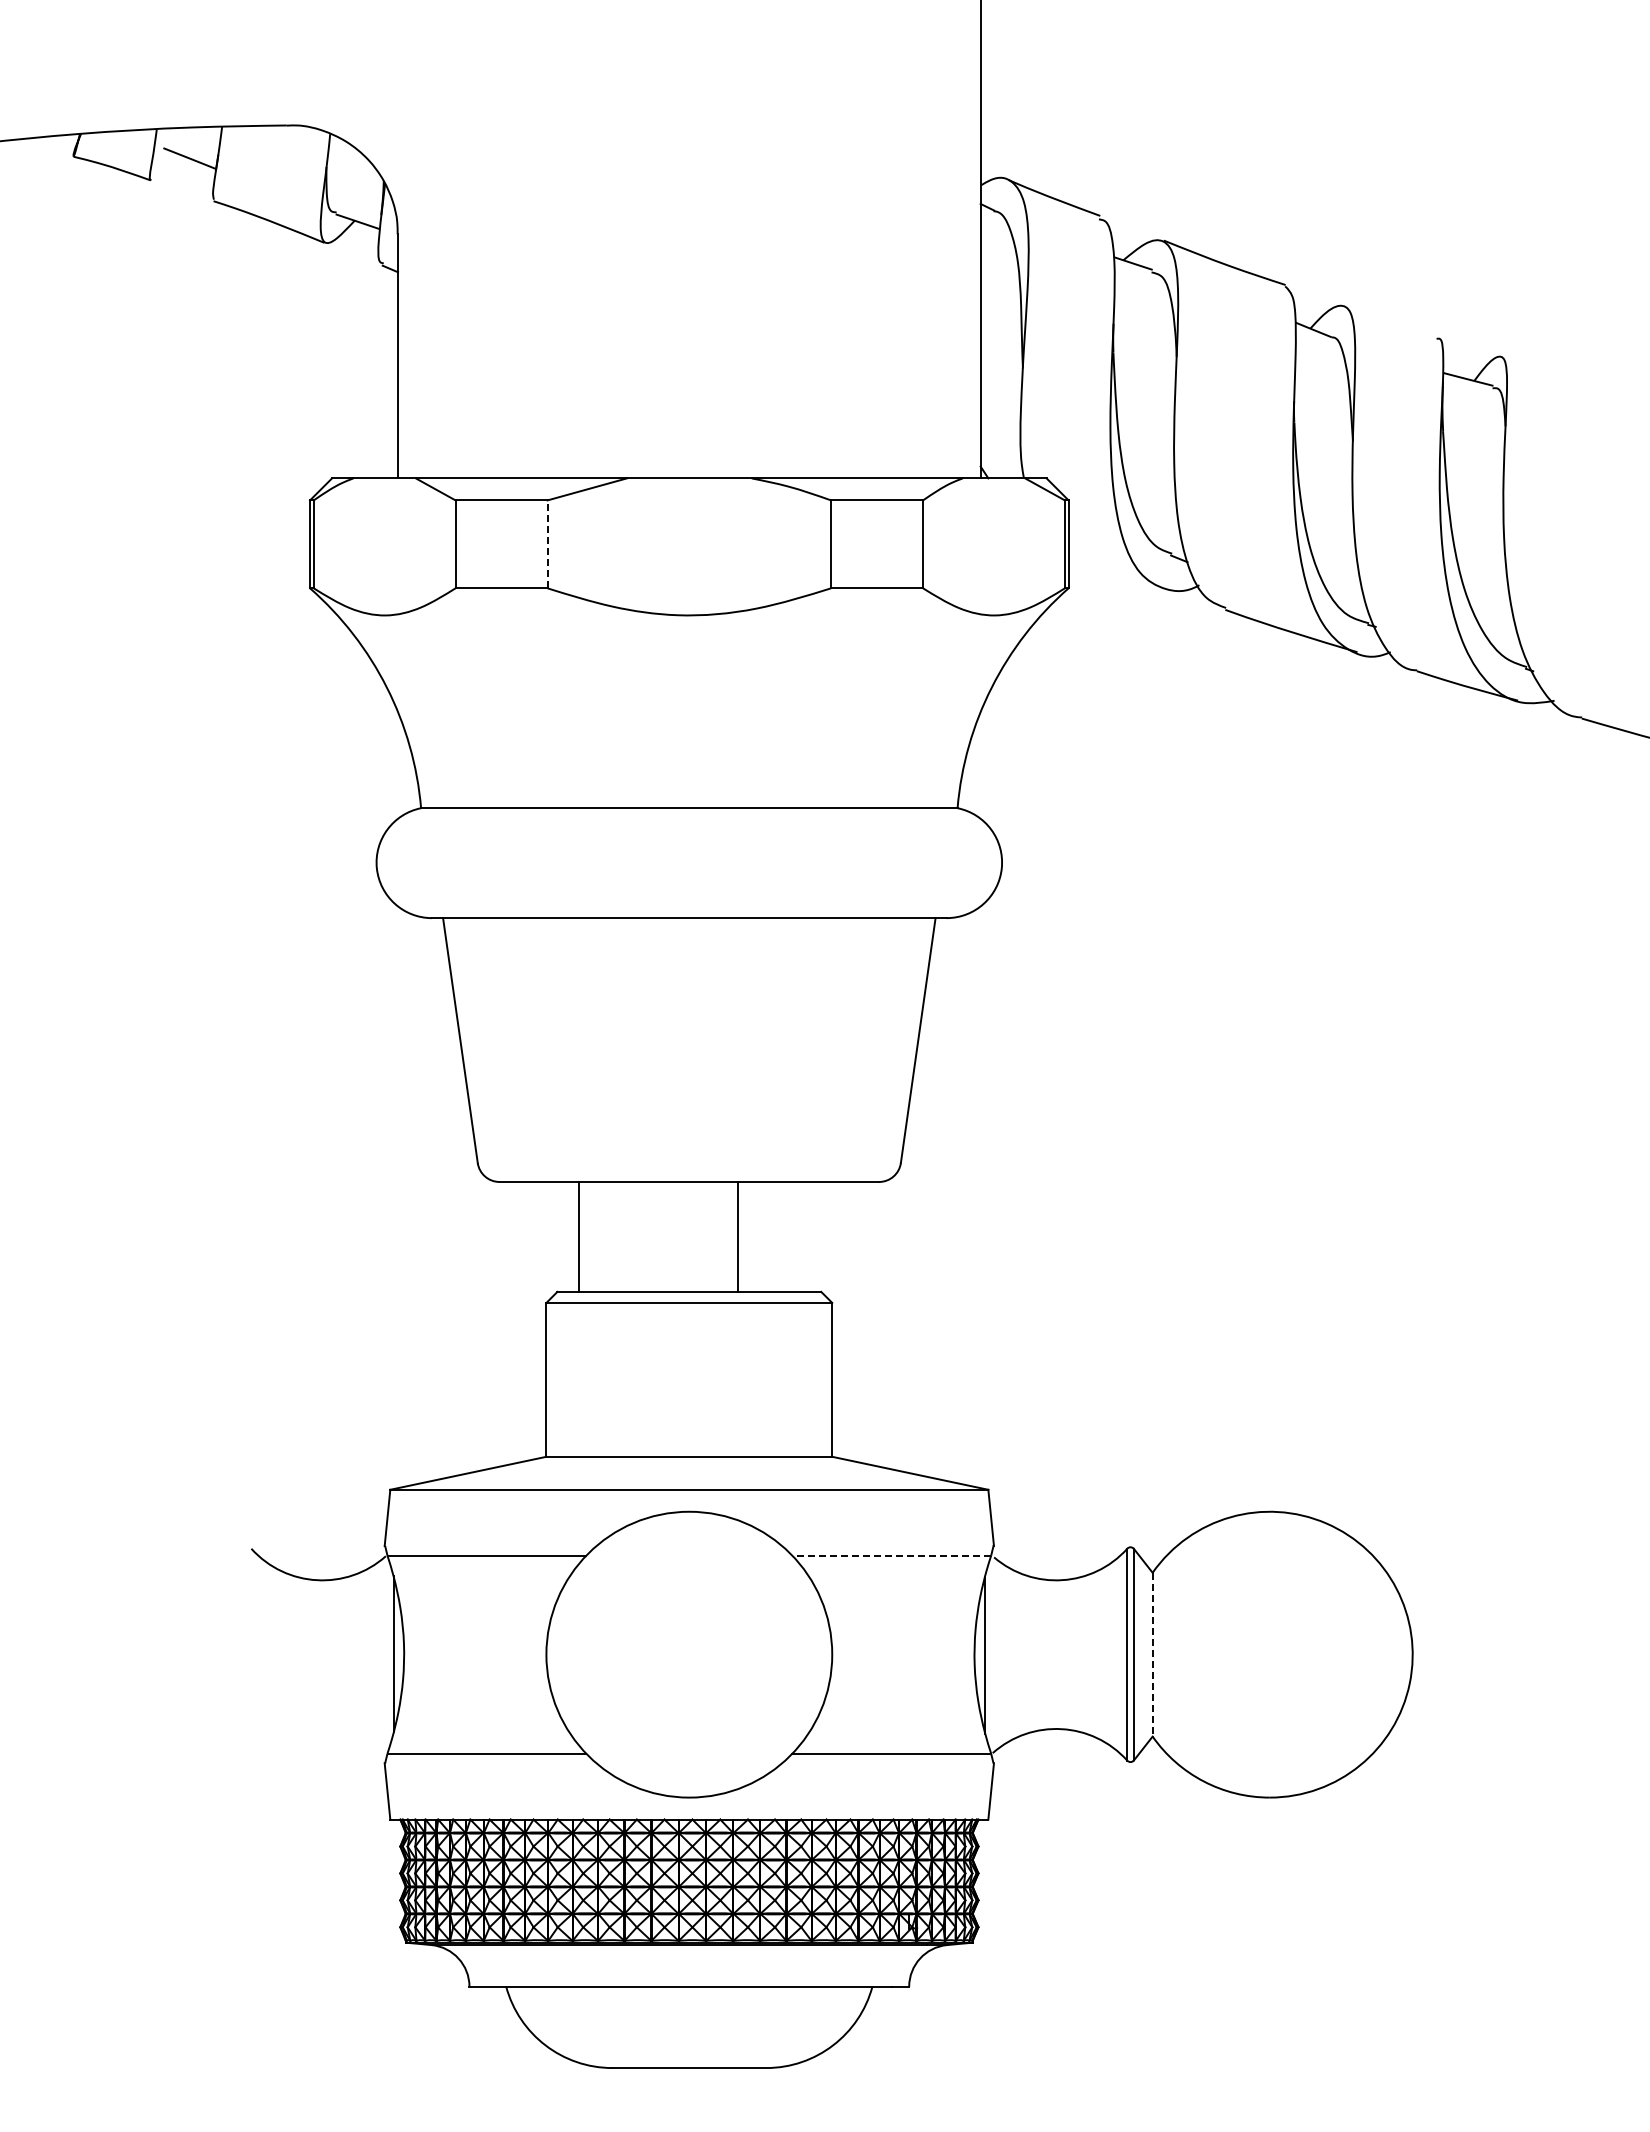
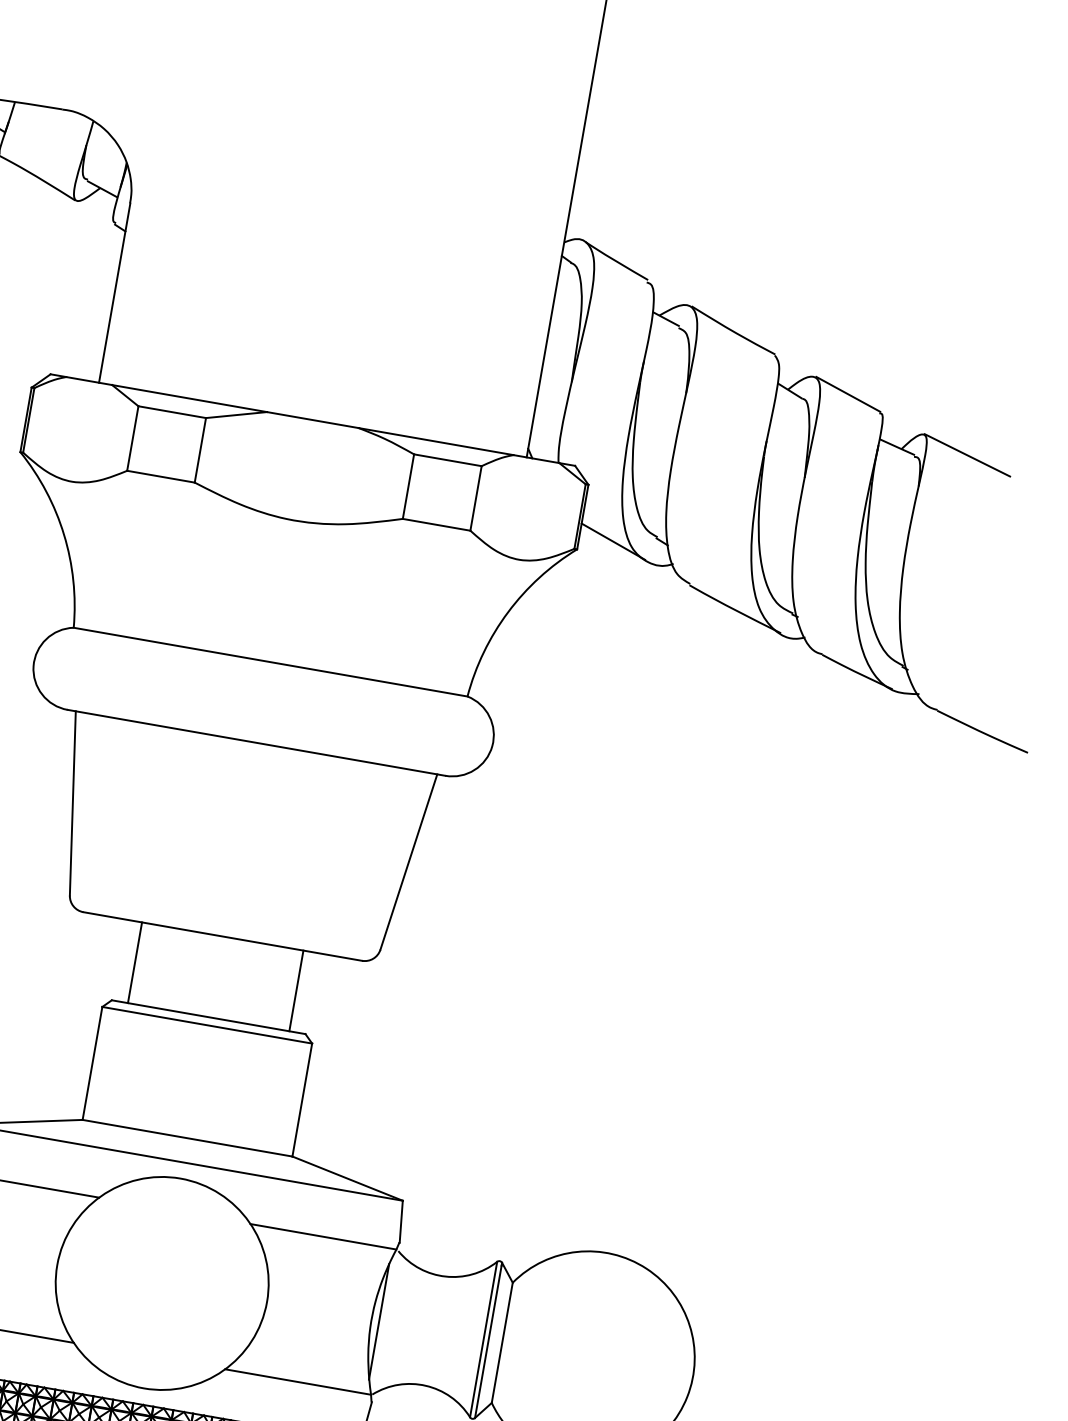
line: (1391, 320) -> (848, 394), added
line: (1562, 373) -> (967, 454), added
line: (547, 544) -> (200, 450), dashed -> solid
line: (1114, 569) -> (613, 541), added
line: (738, 1236) -> (296, 990), moved
line: (891, 1555) -> (323, 1236), dashed -> solid
line: (1152, 1654) -> (502, 1342), dashed -> solid

